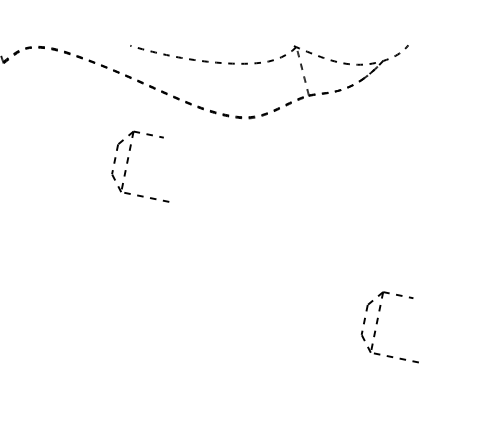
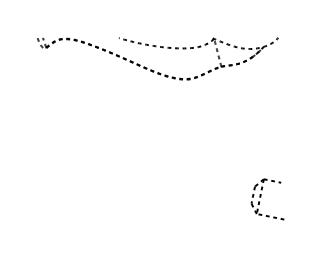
part: (129, 163) -> (118, 105), removed

